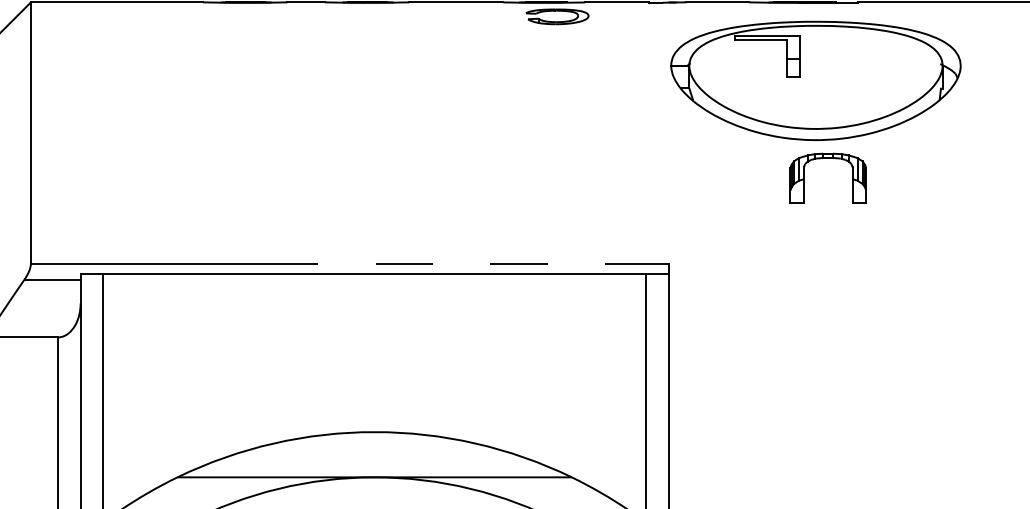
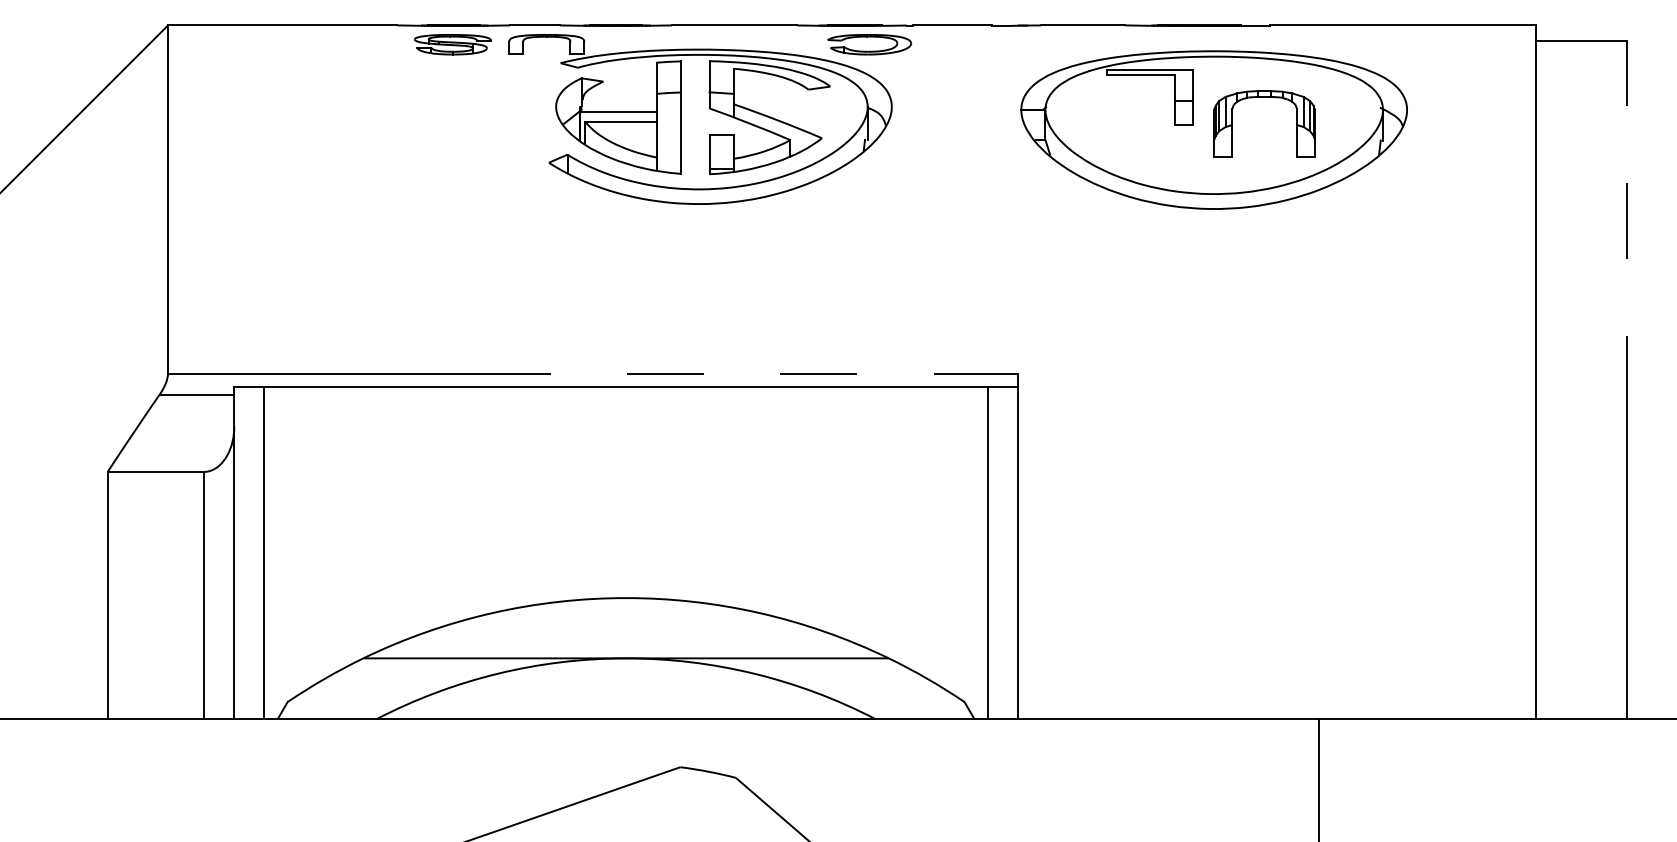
part: (244, 16) -> (452, 44), added
part: (437, 65) -> (709, 109), added
part: (828, 158) -> (1264, 97), moved

